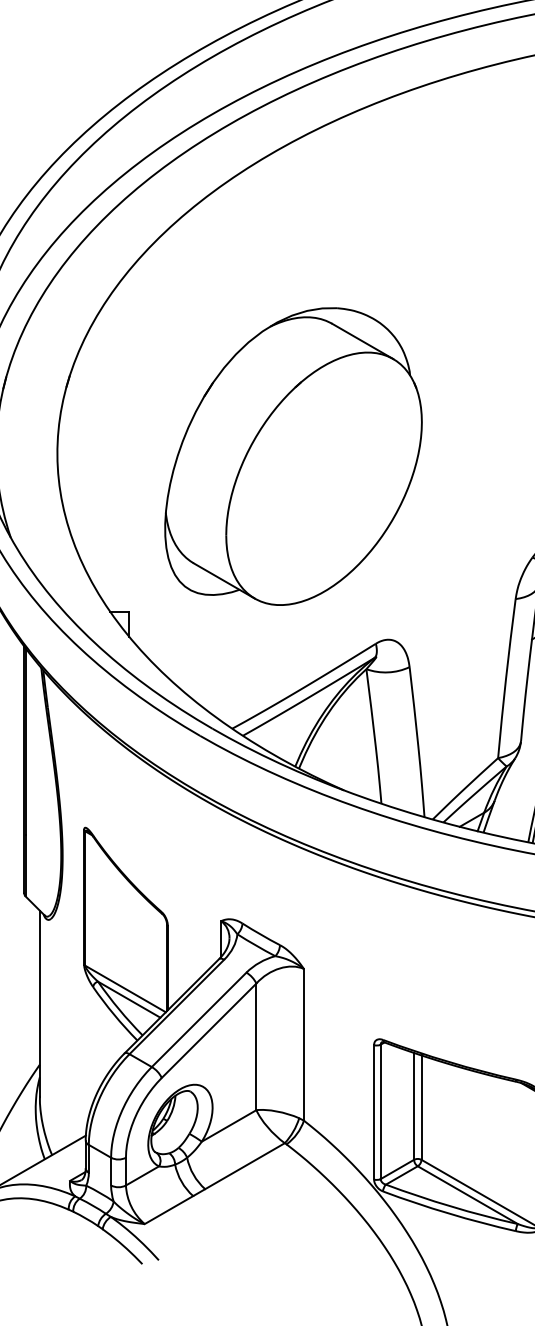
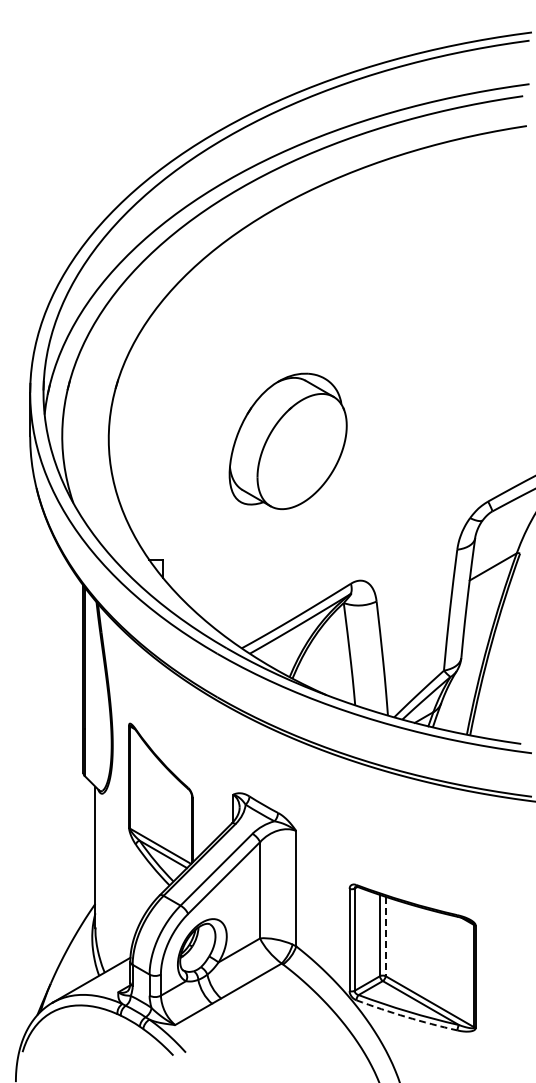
part: (292, 456) -> (287, 441), size x0.6
line: (421, 1107) -> (385, 936), solid -> dashed
arc: (448, 1214) -> (406, 1017), solid -> dashed

